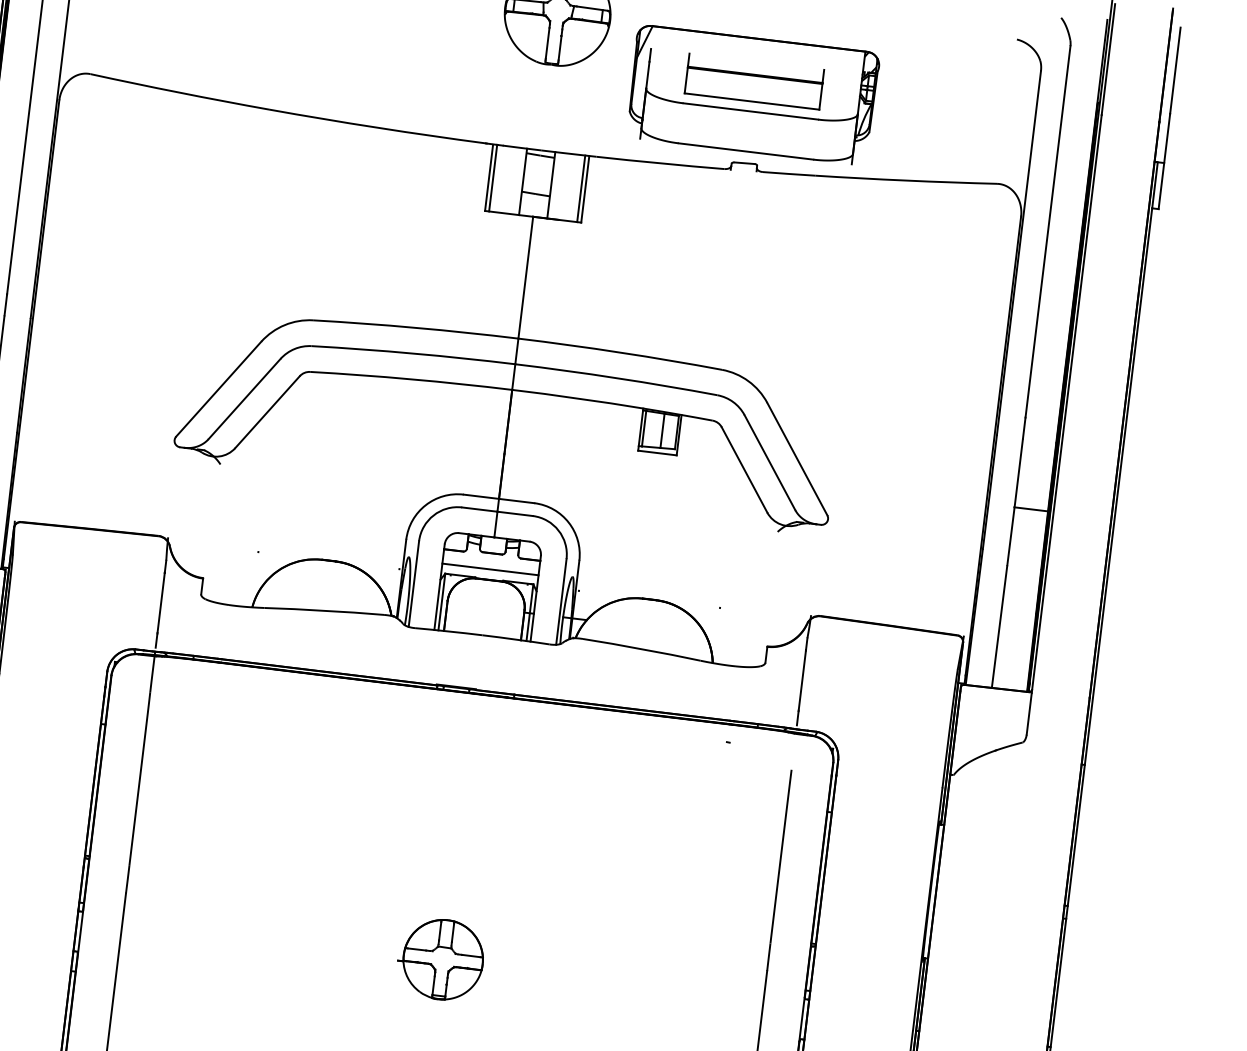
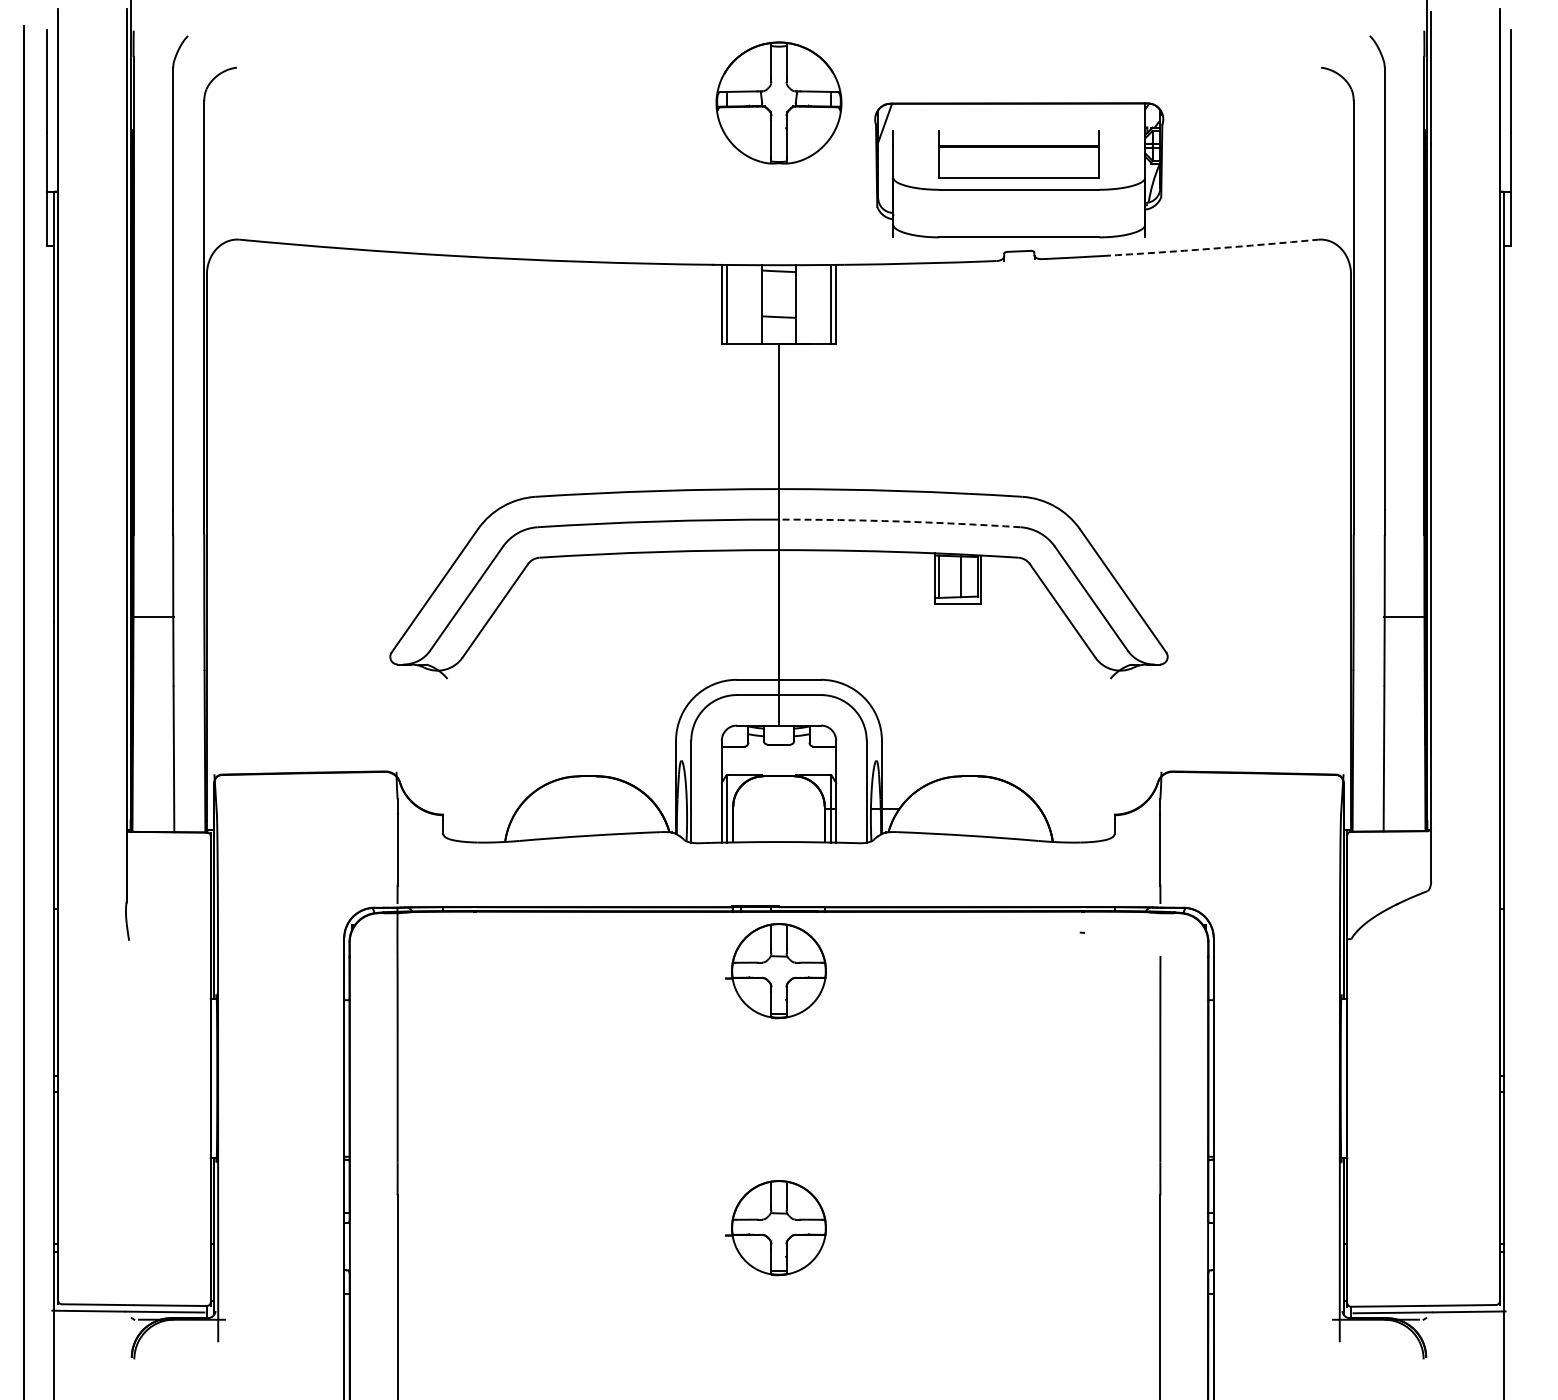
arc: (906, 180) -> (1211, 248), solid -> dashed
arc: (616, 378) -> (899, 521), solid -> dashed
line: (490, 569) -> (778, 763), removed
part: (466, 743) -> (775, 971), added

